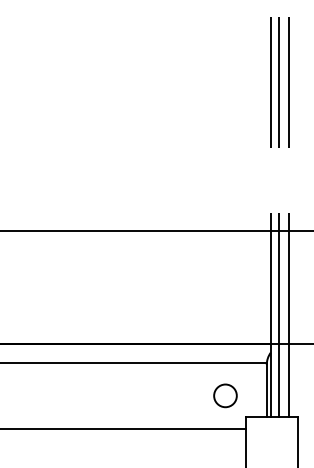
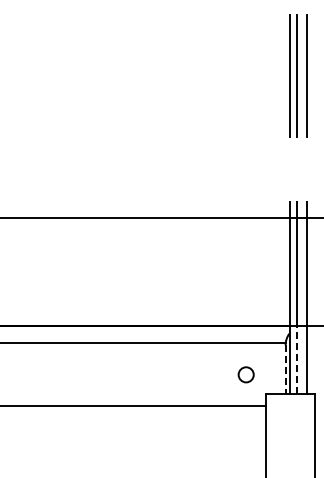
line: (279, 379) -> (297, 359), solid -> dashed
line: (266, 390) -> (285, 369), solid -> dashed
circle: (224, 395) -> (245, 374), size x0.7

